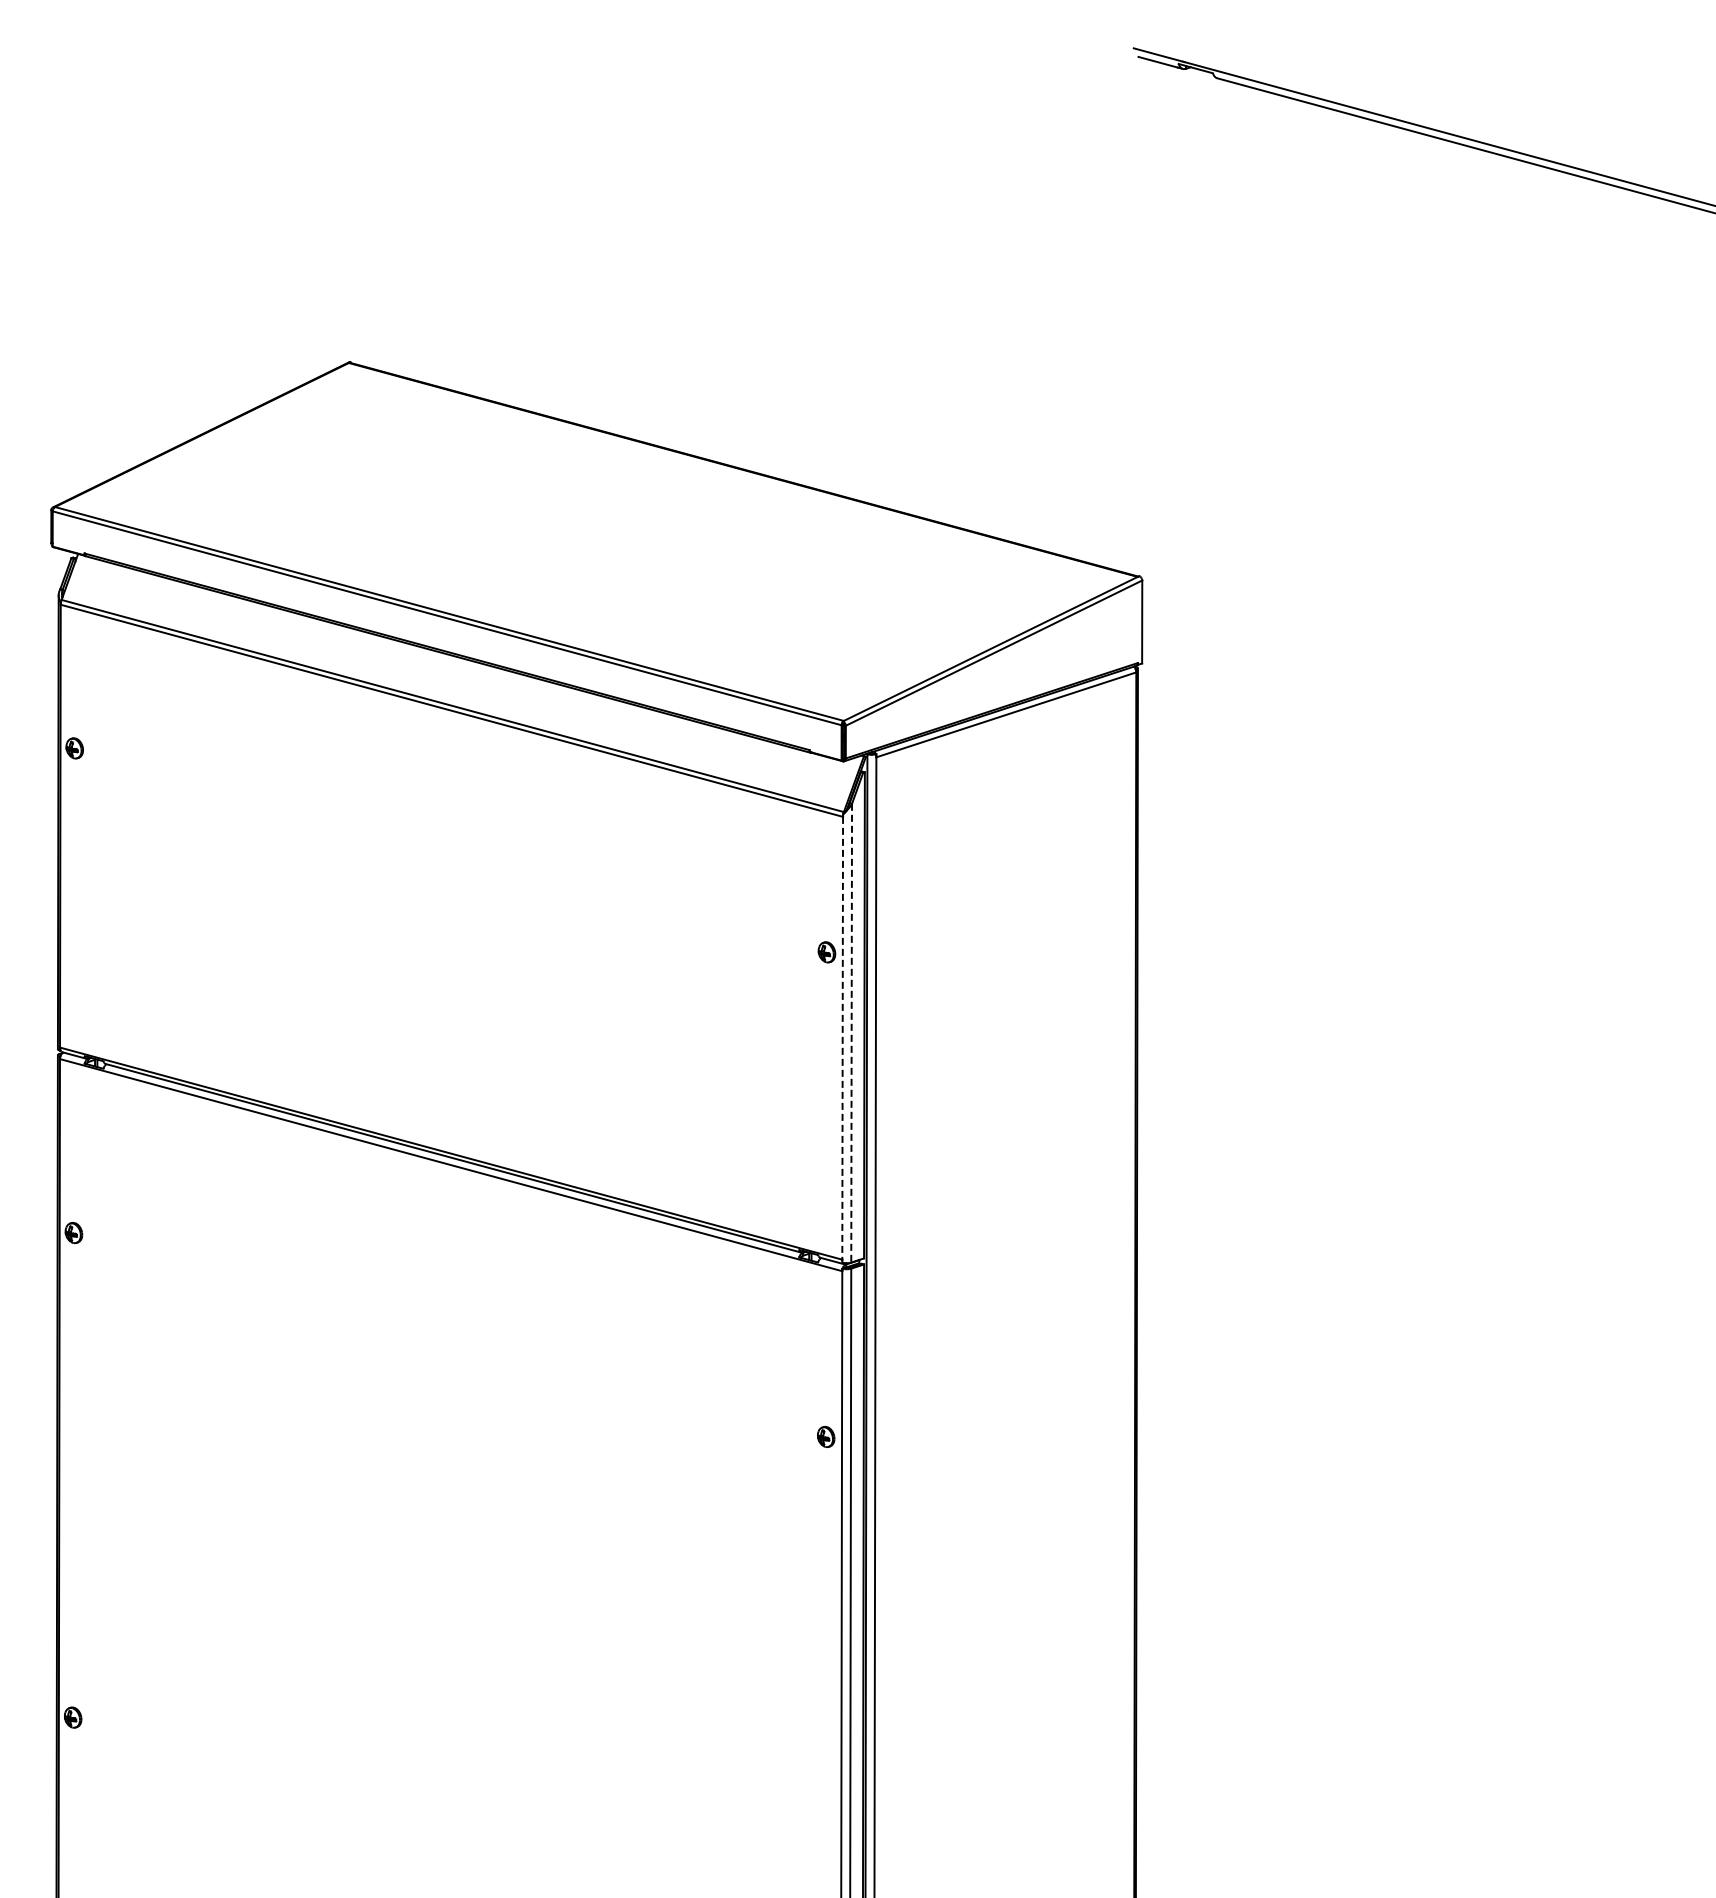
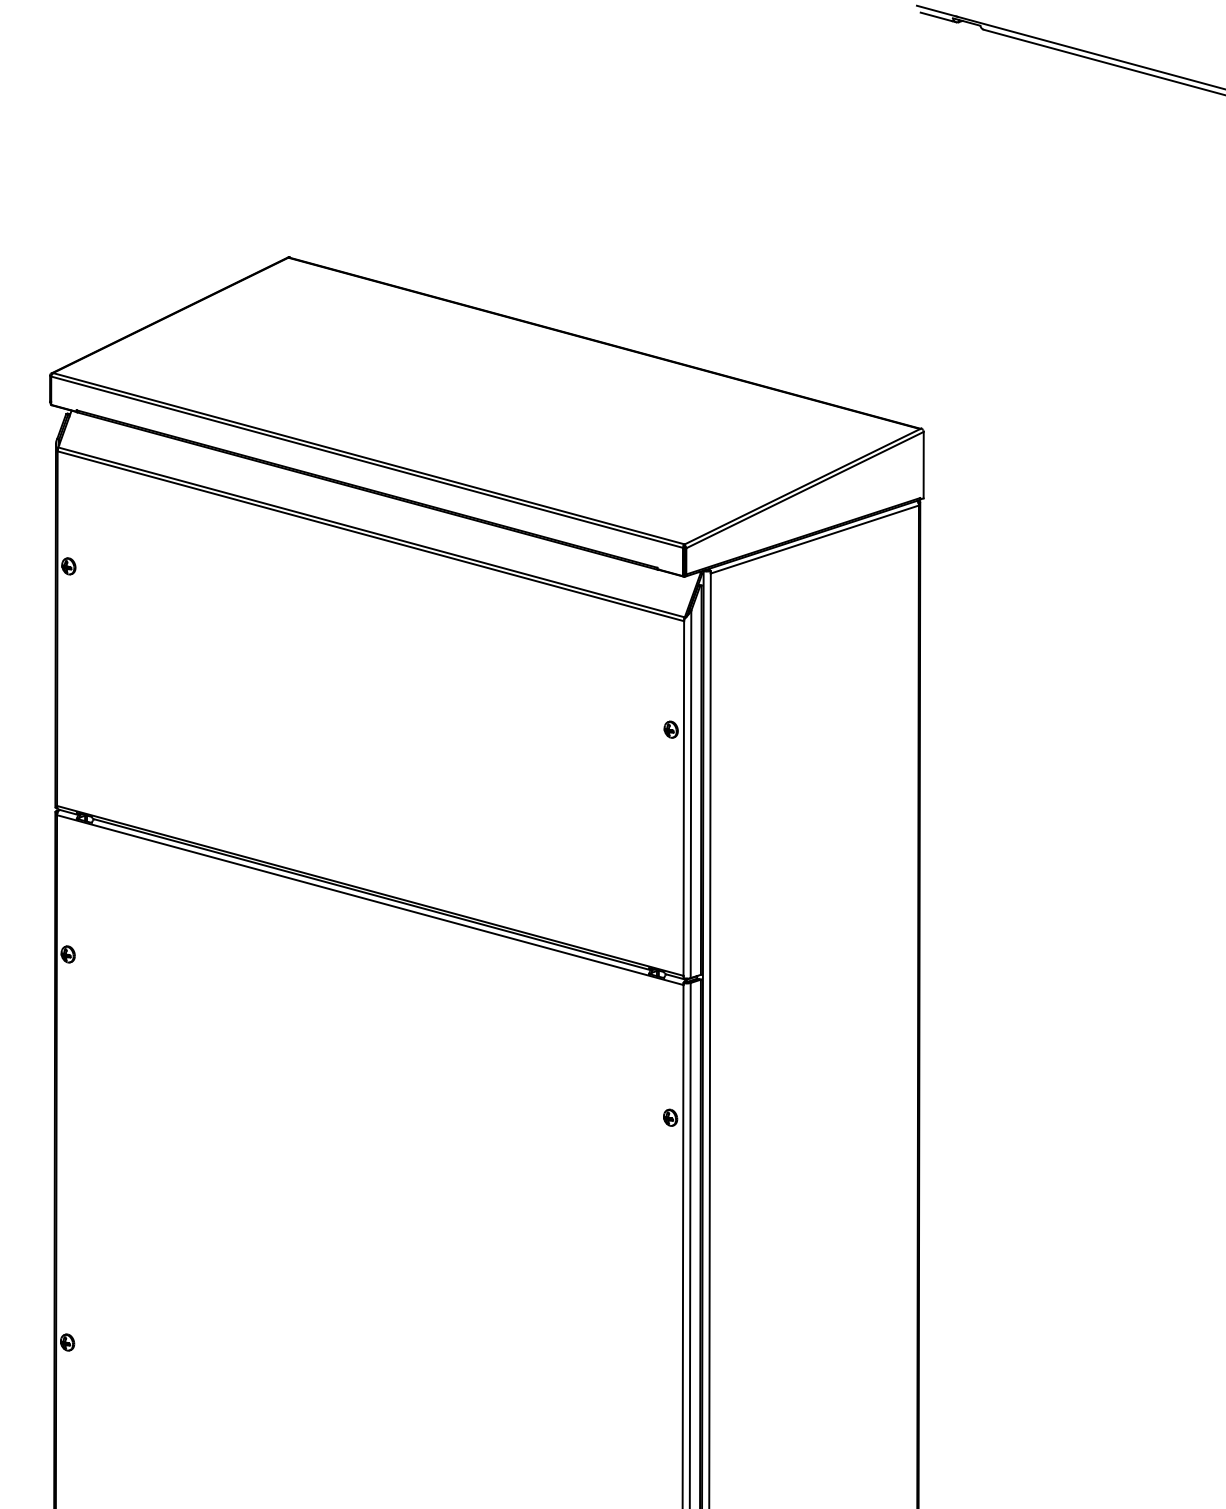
line: (851, 1033) -> (690, 794), dashed -> solid
line: (842, 1038) -> (683, 798), dashed -> solid

